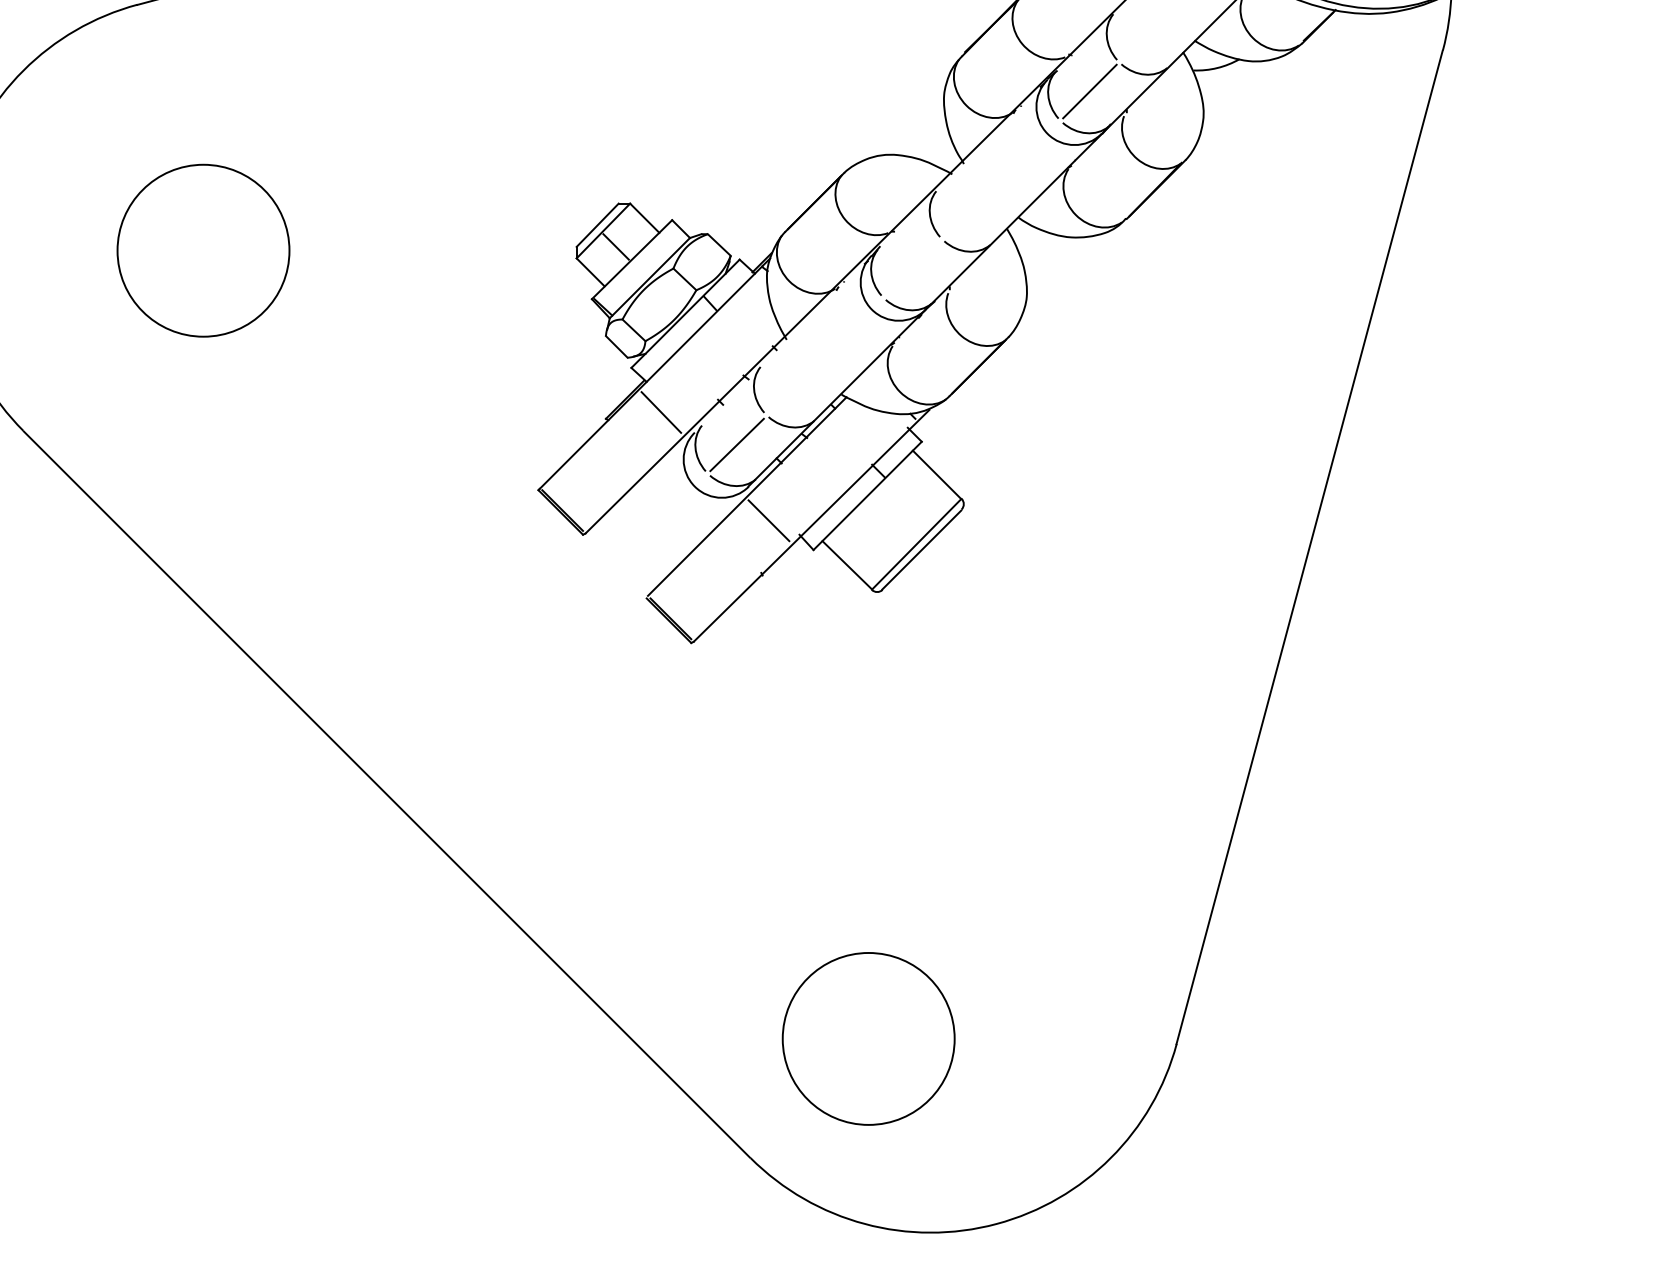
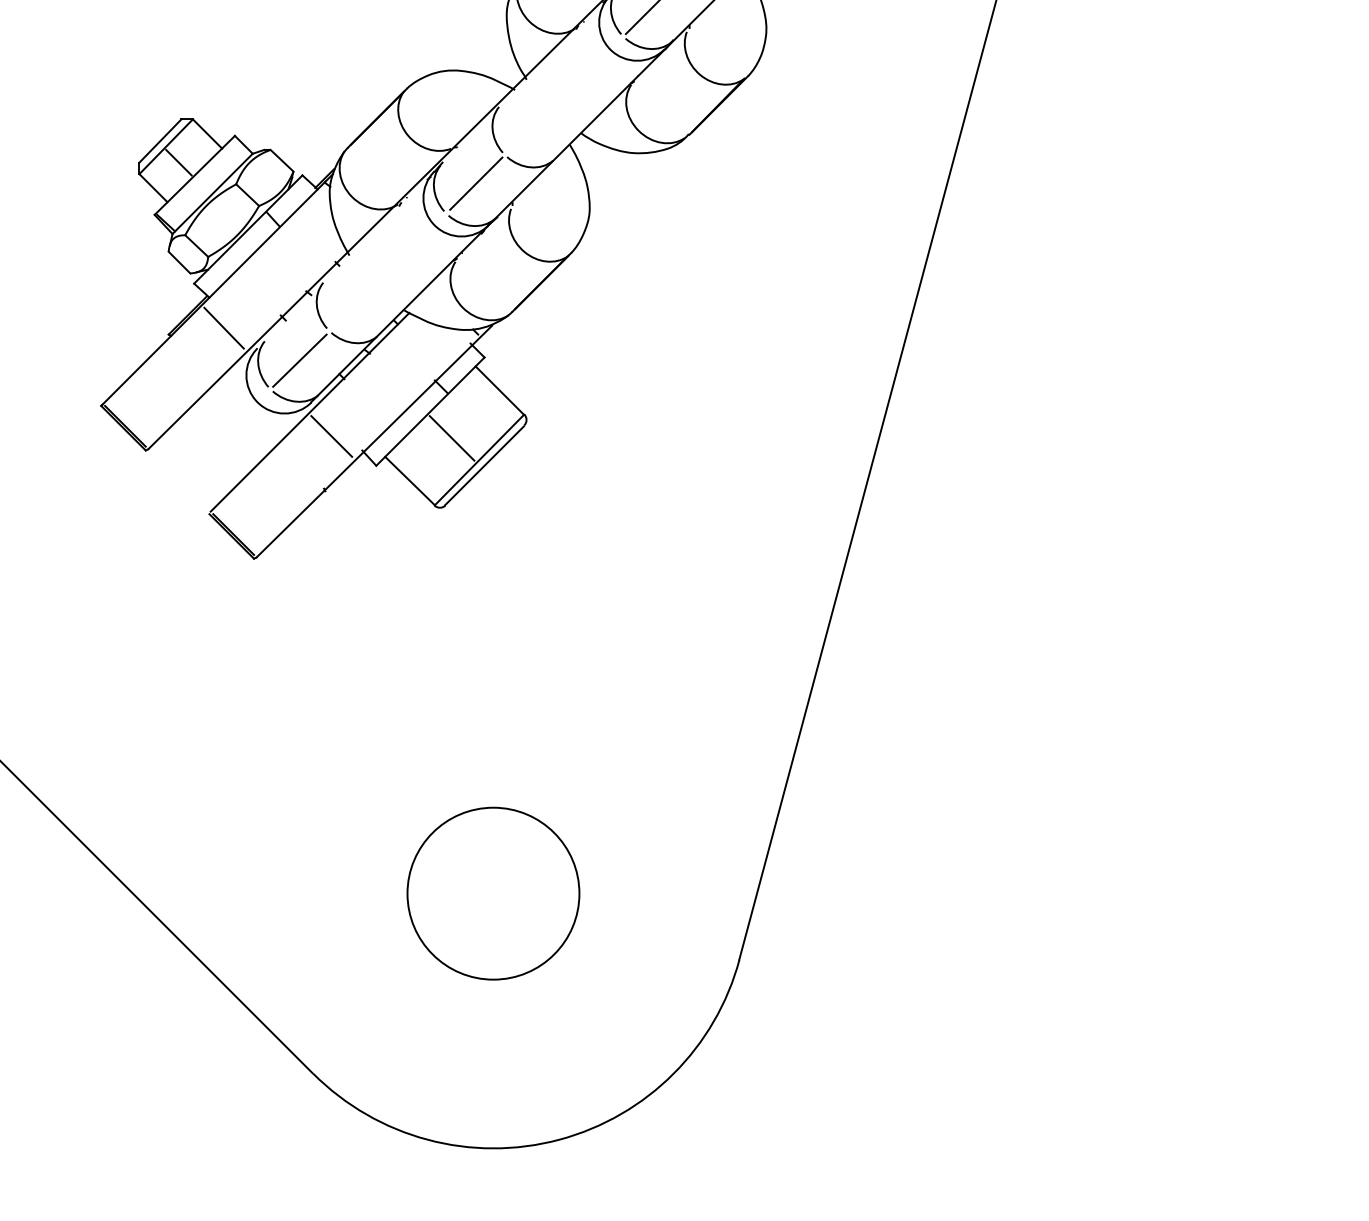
line: (913, 267) -> (476, 183), added
line: (889, 522) -> (452, 438), added
circle: (868, 1038) -> (493, 893), moved

